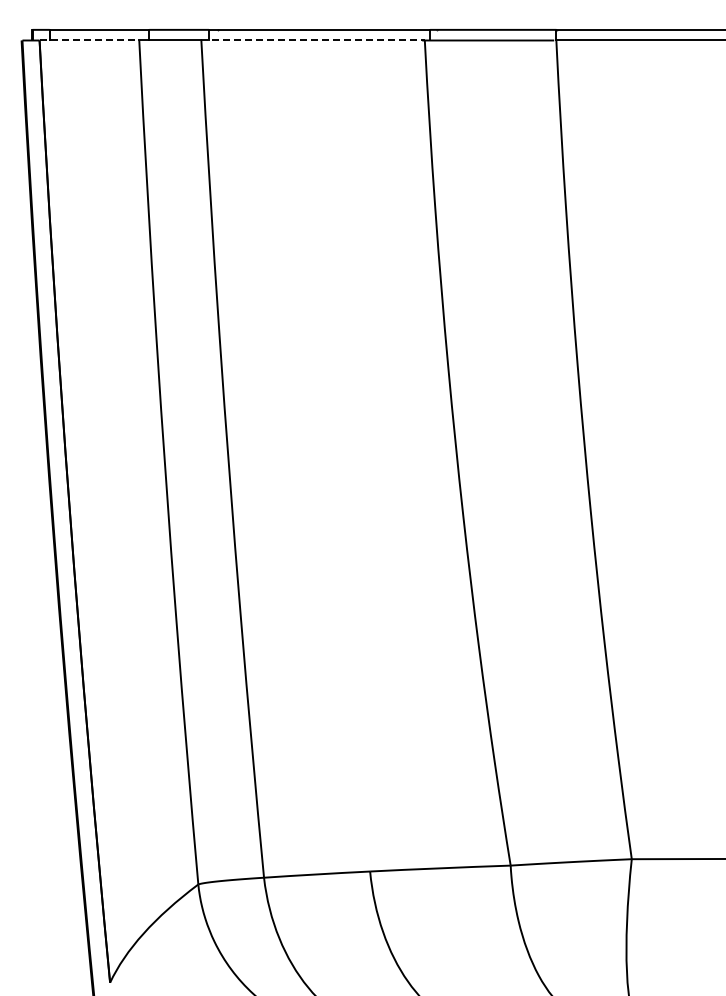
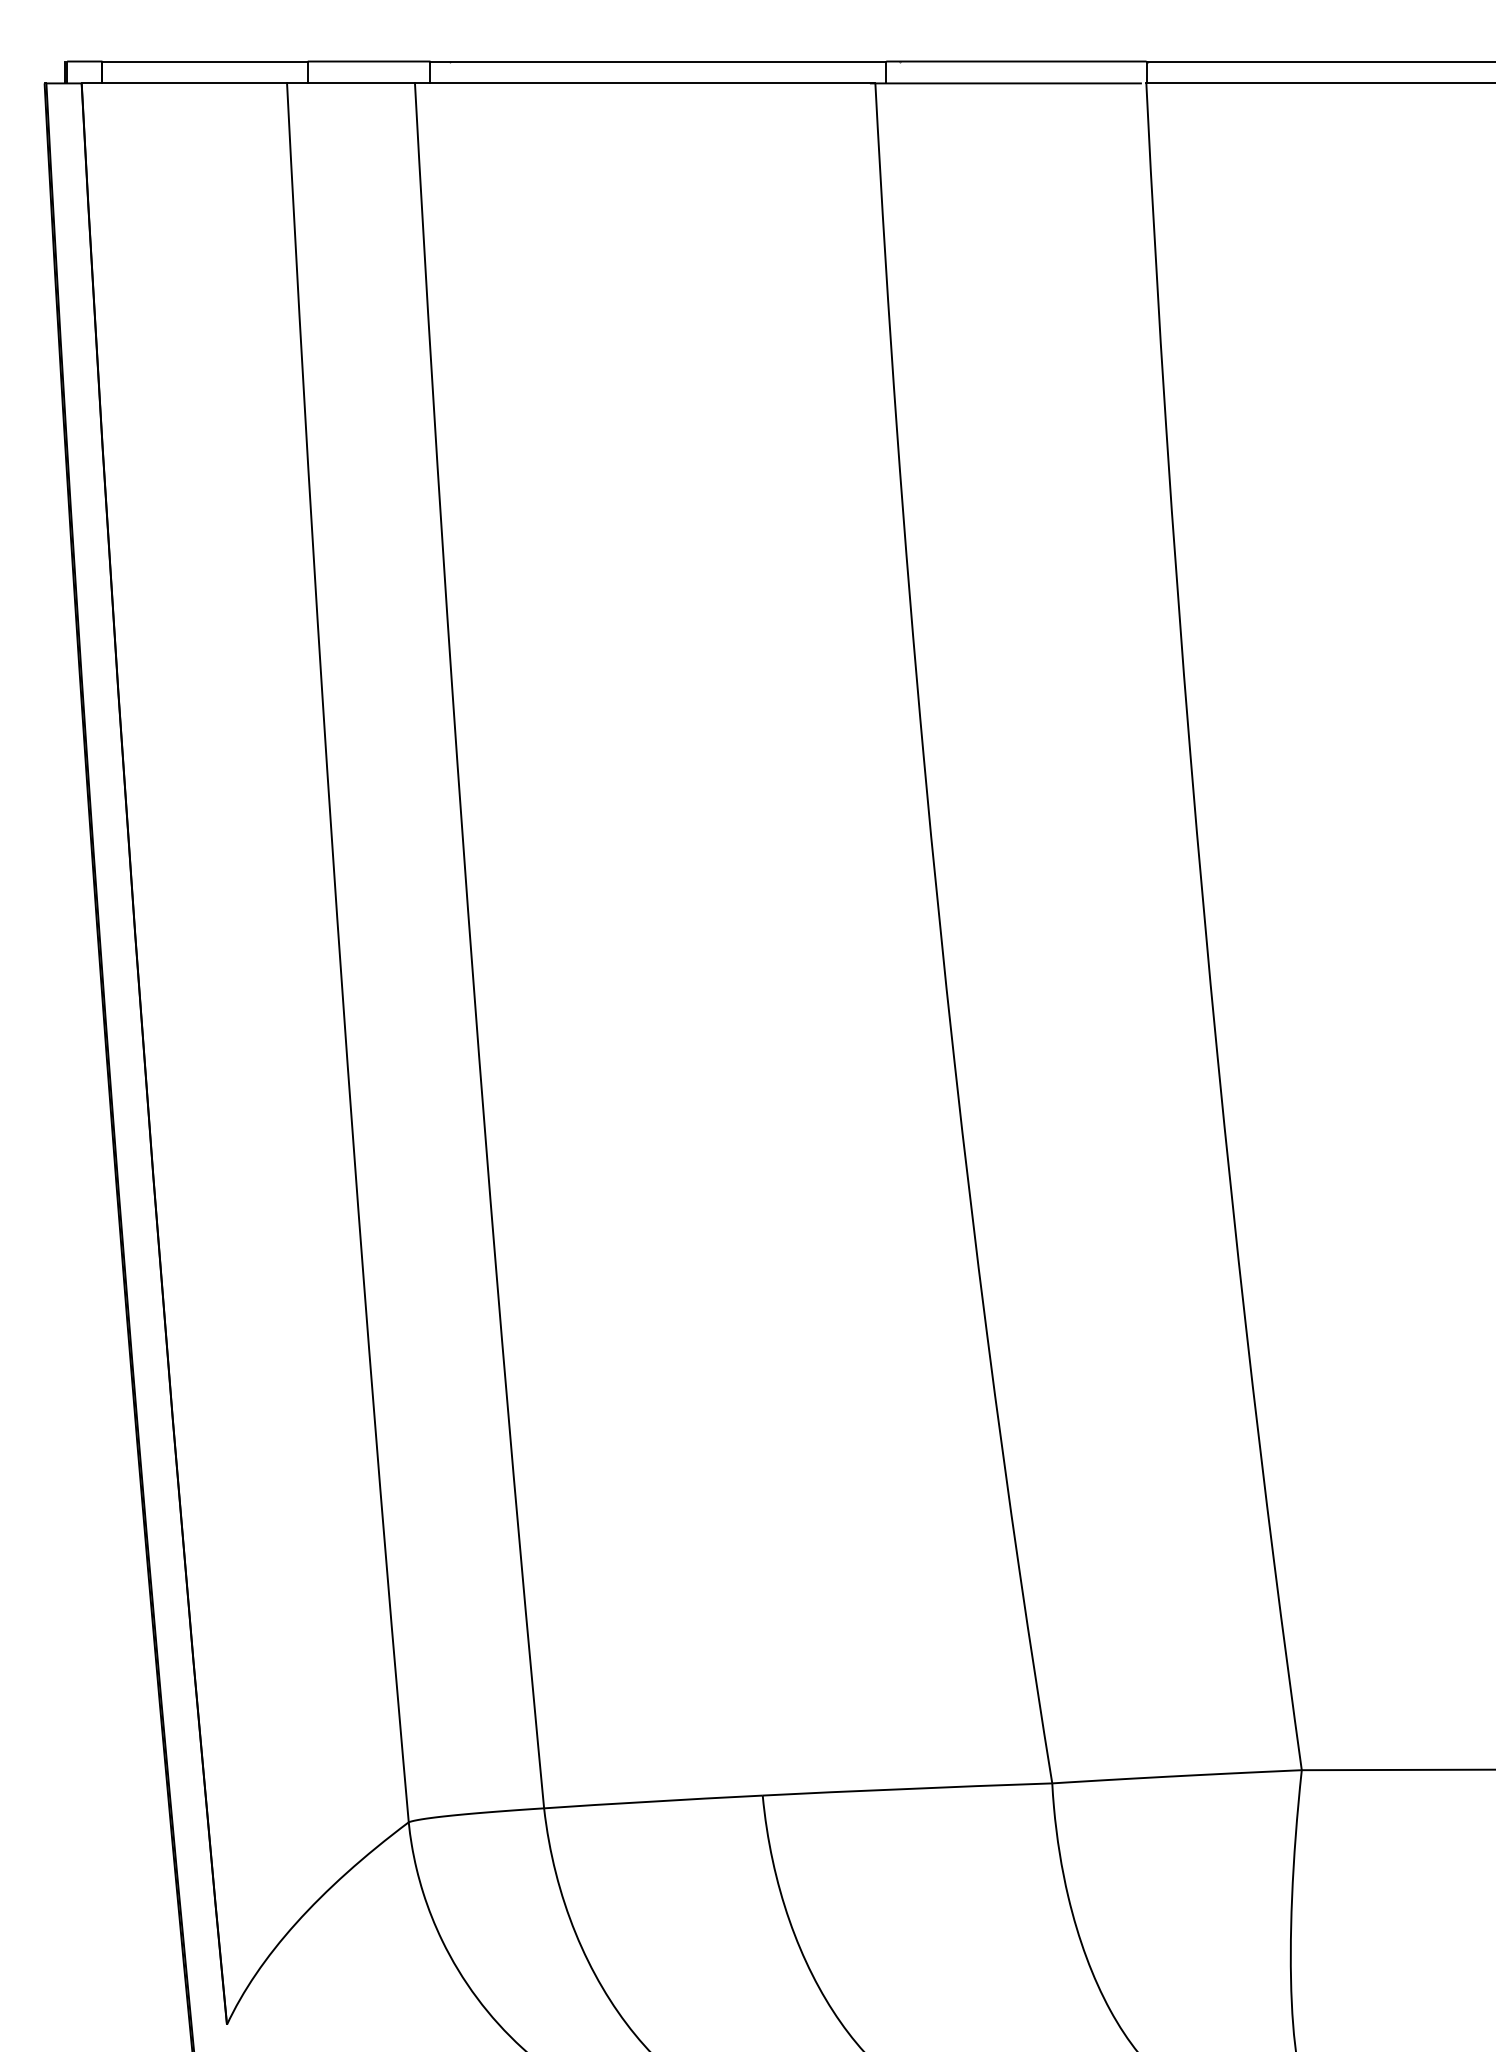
line: (89, 40) -> (184, 83), dashed -> solid
line: (313, 40) -> (646, 83), dashed -> solid

